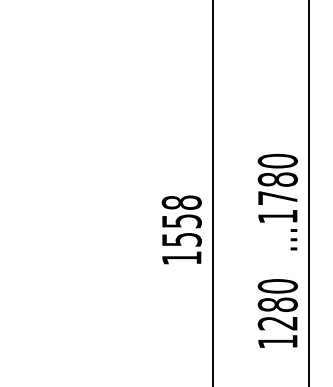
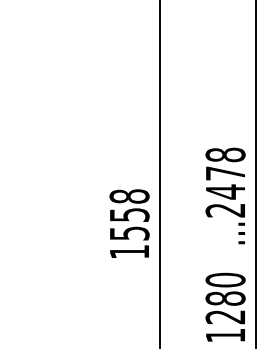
text: (277, 188) -> (225, 182), ...1780 -> ...2478

